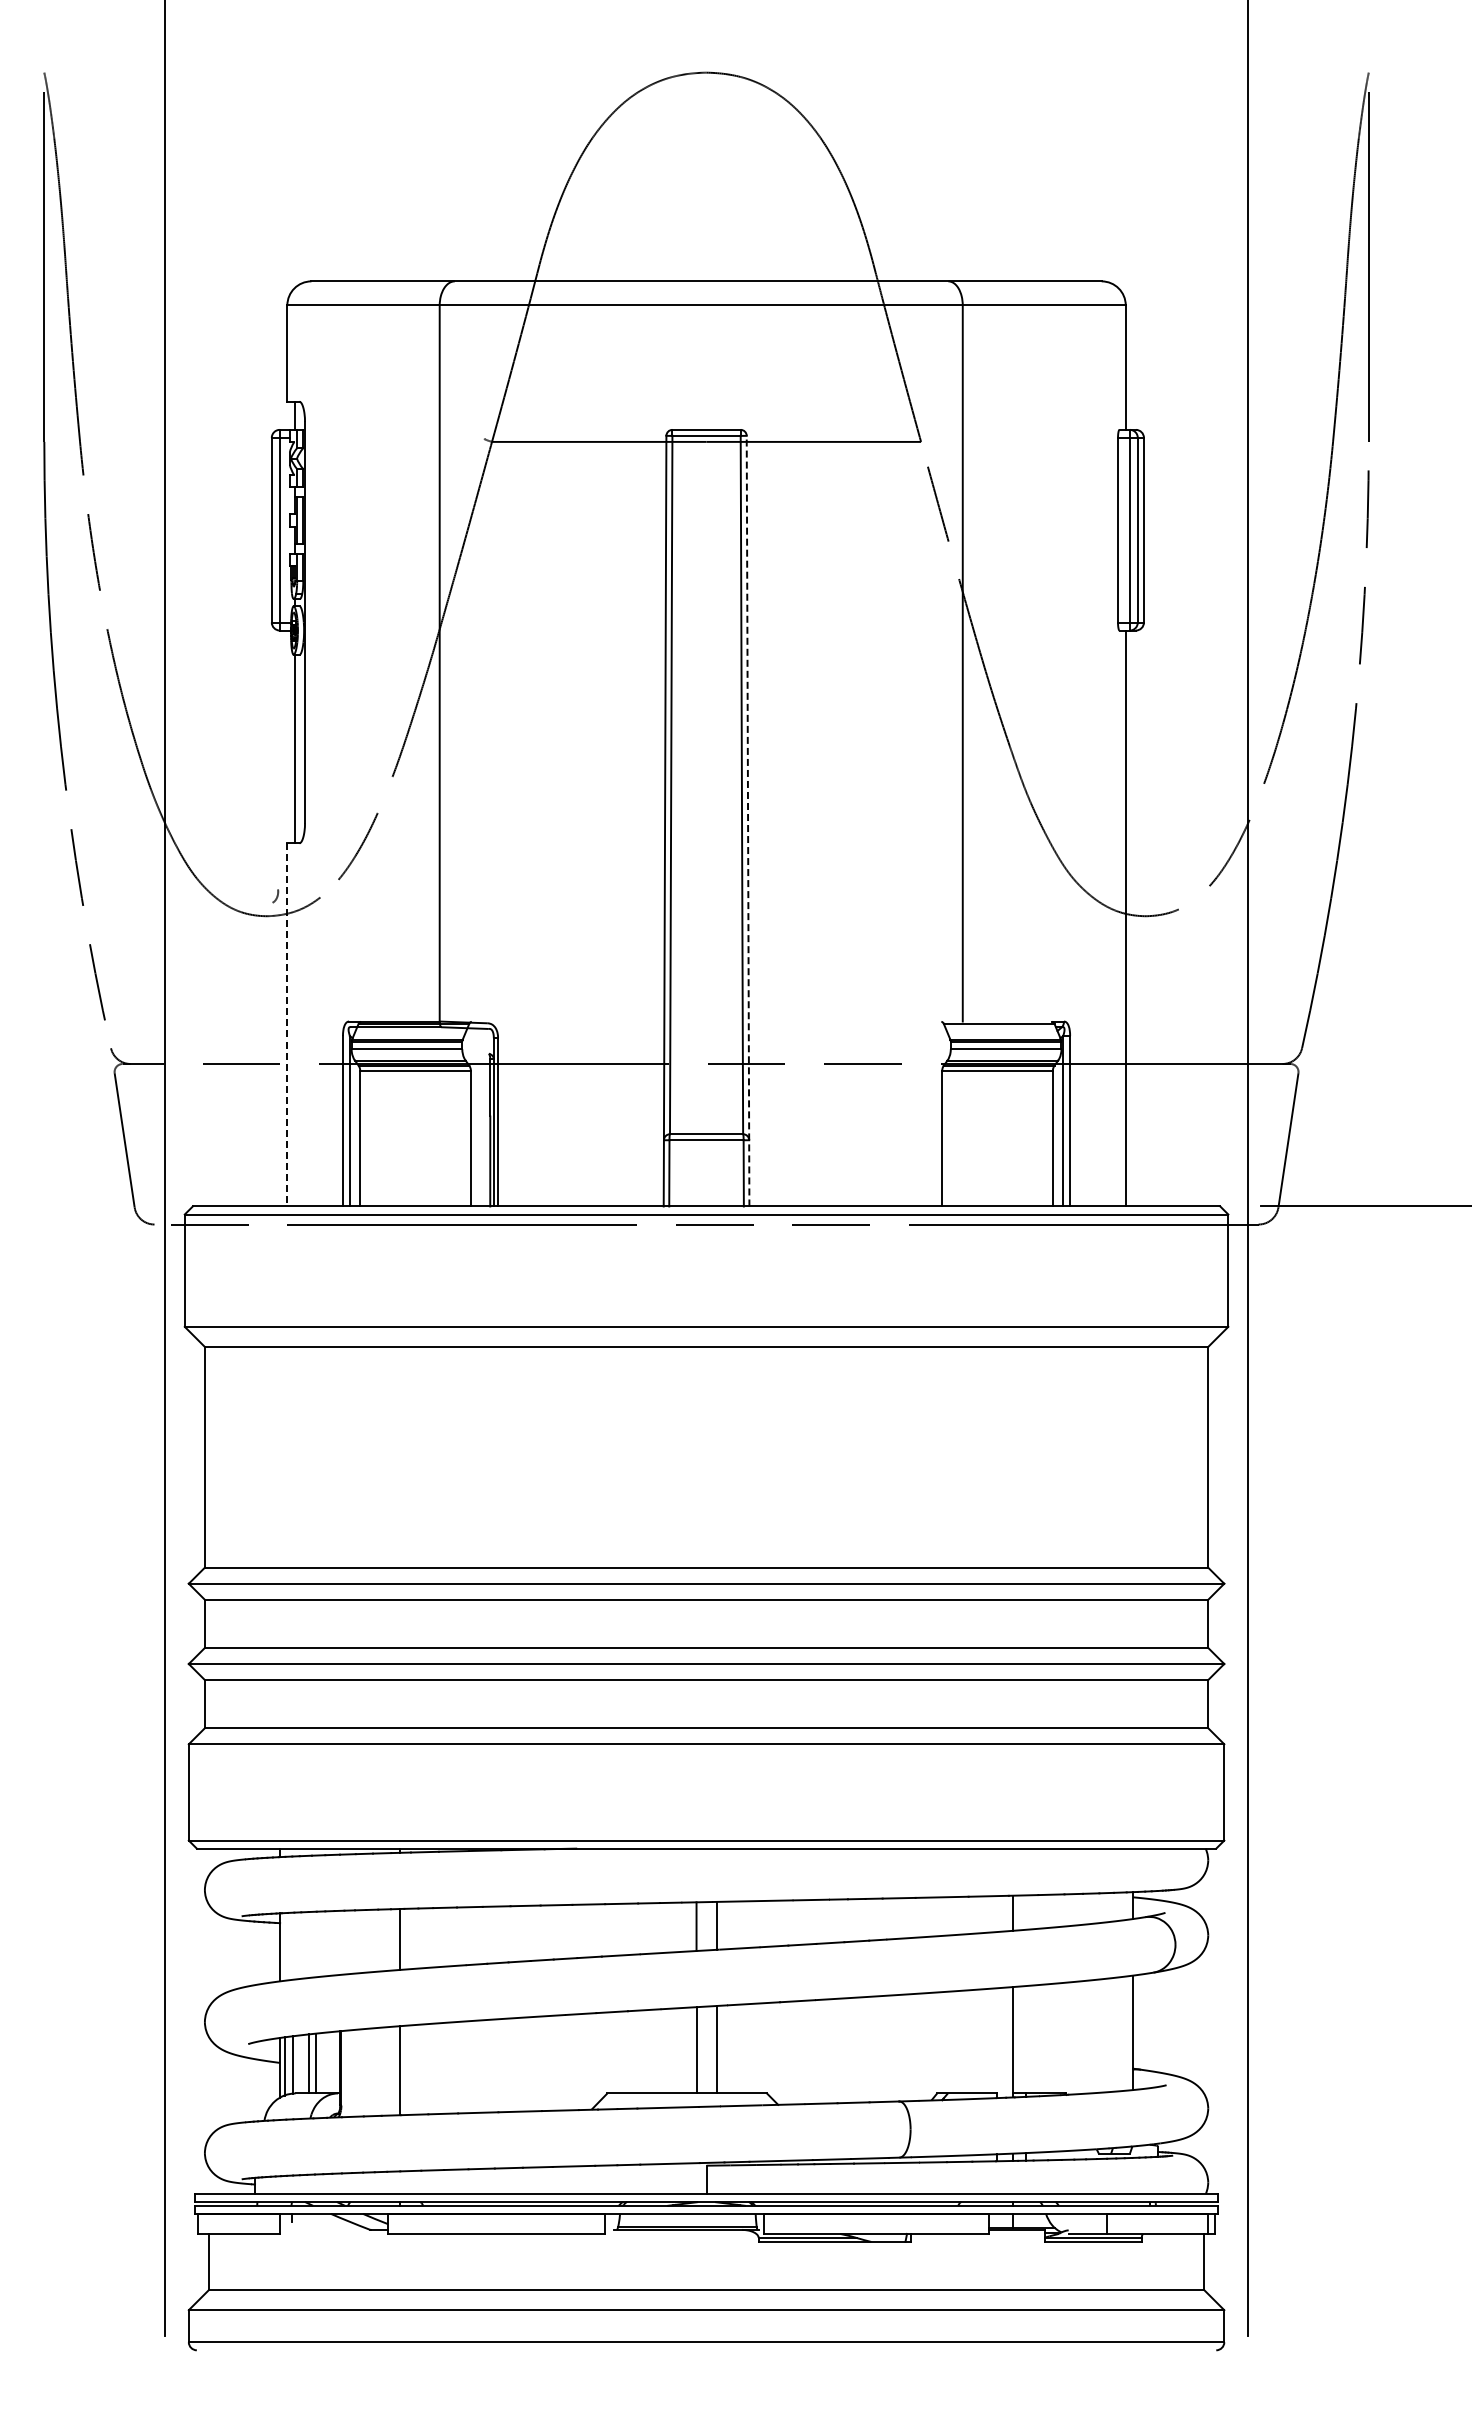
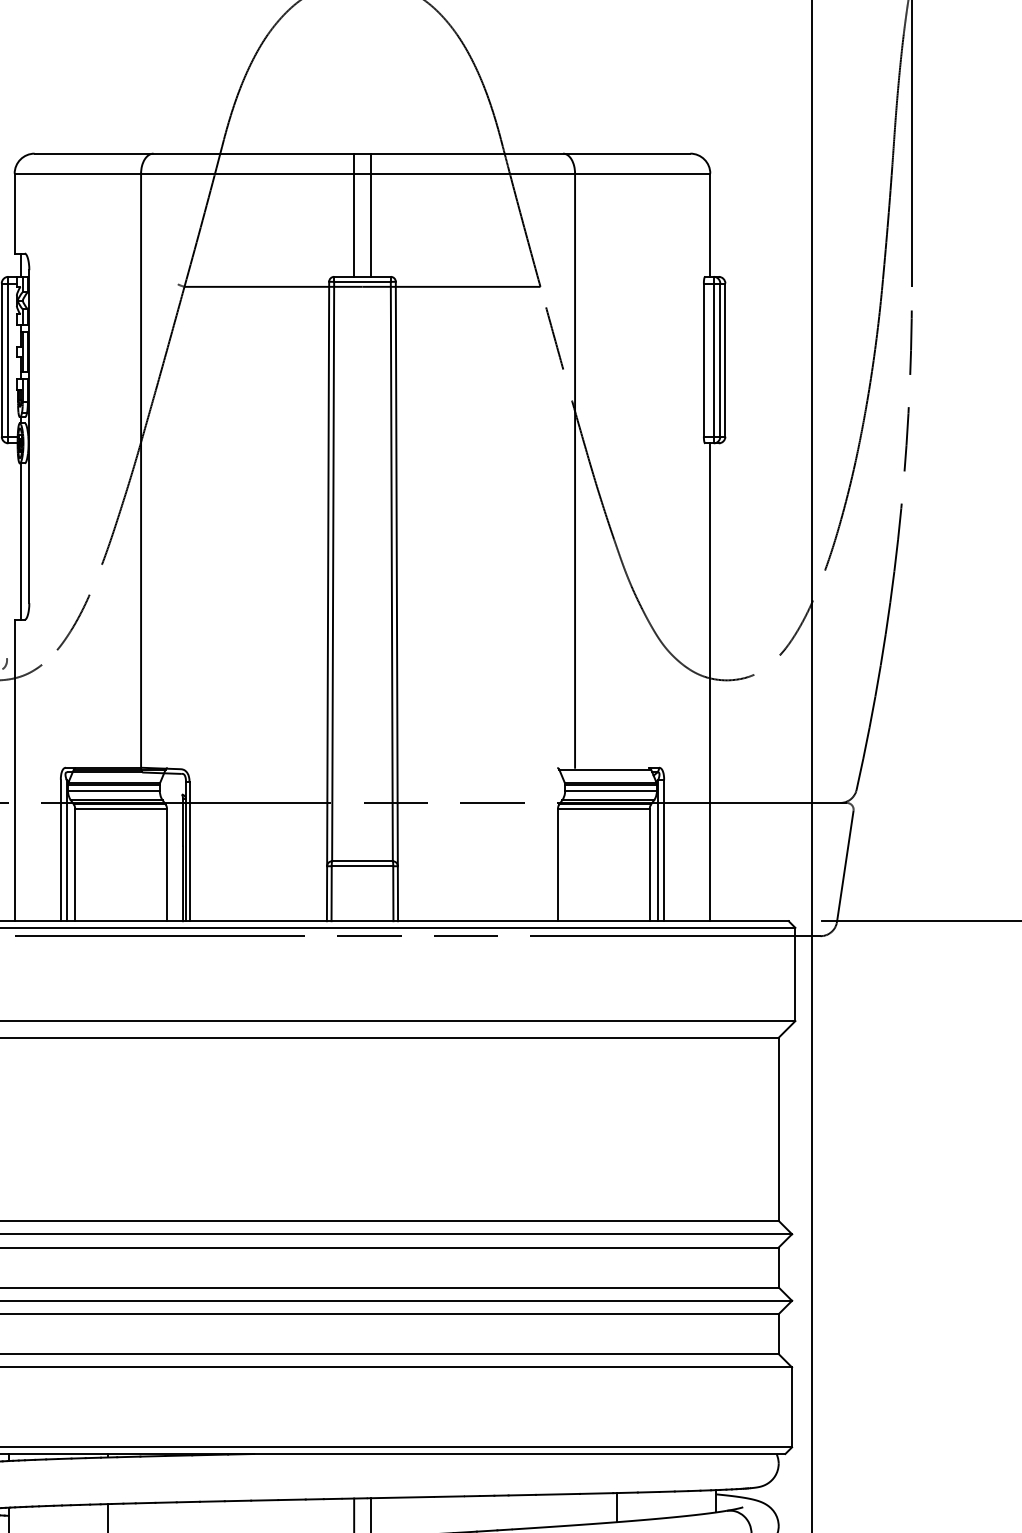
line: (696, 355) -> (354, 215), added
line: (716, 355) -> (370, 215), added
line: (748, 820) -> (397, 600), dashed -> solid
line: (287, 1024) -> (14, 770), dashed -> solid

